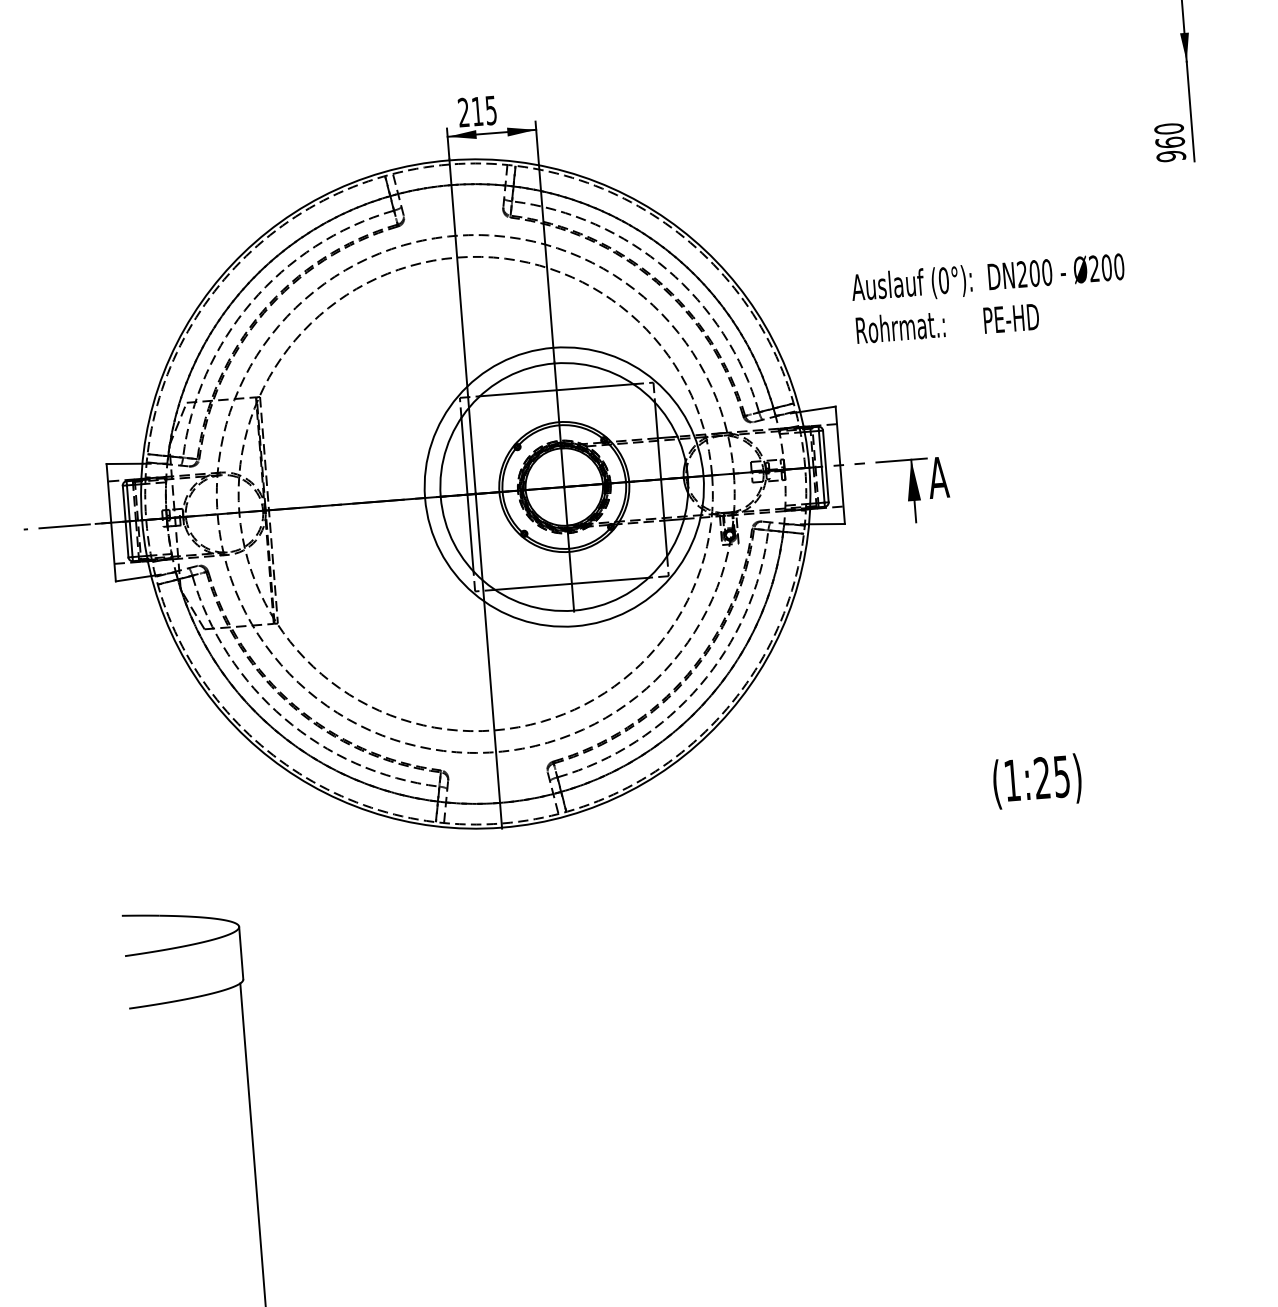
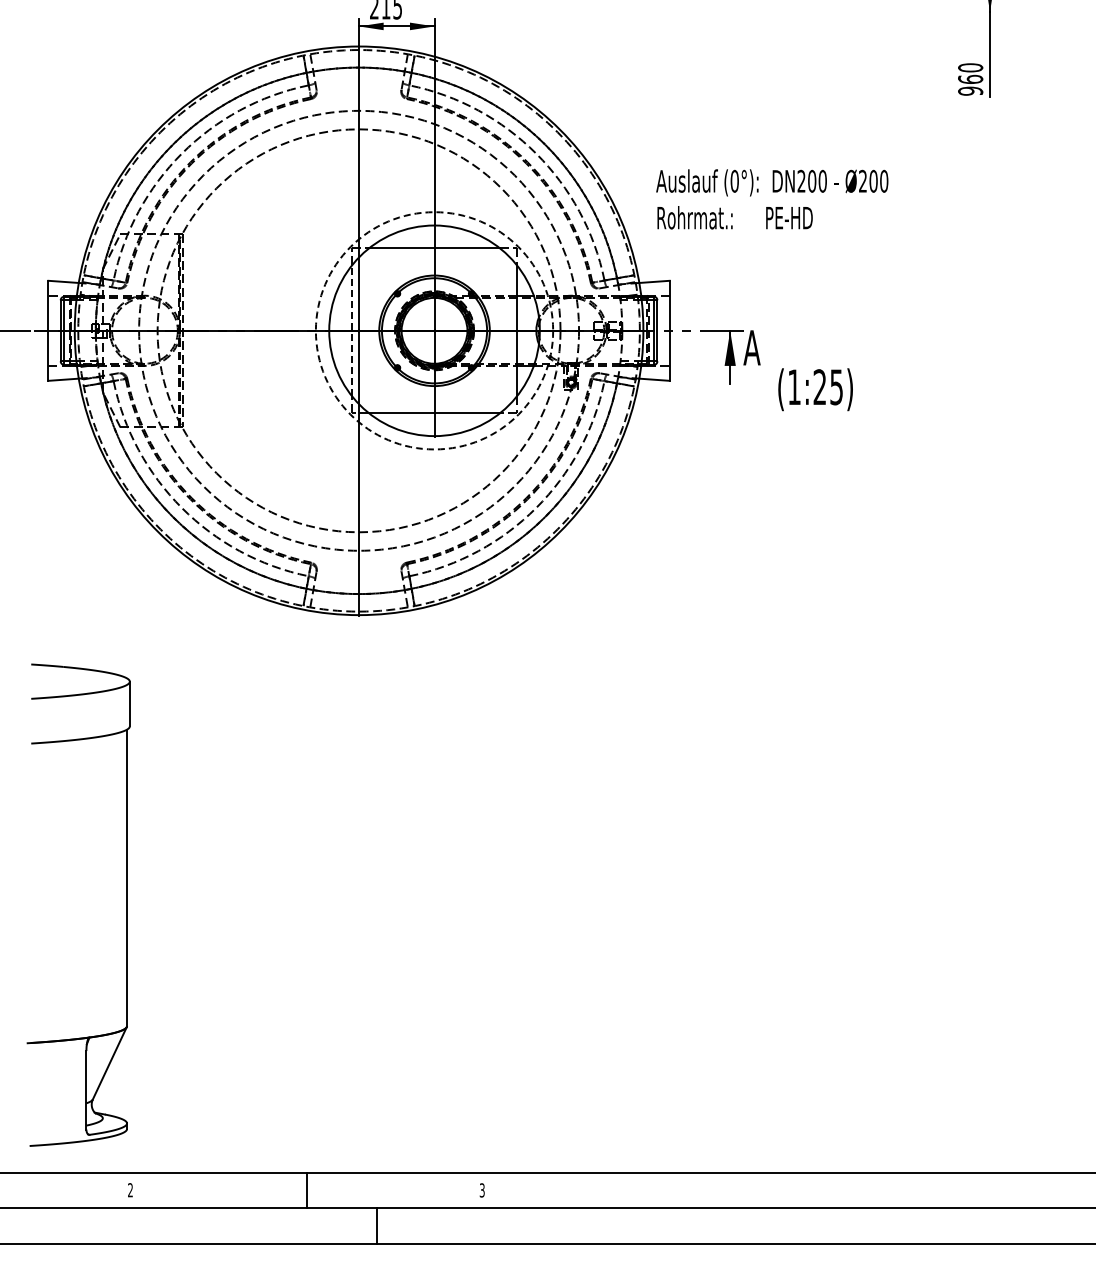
text: (989, 298) -> (772, 199), moved
circle: (564, 486) -> (434, 330), solid -> dashed
line: (468, 494) -> (352, 330), solid -> dashed
text: (1037, 781) -> (815, 389), moved

